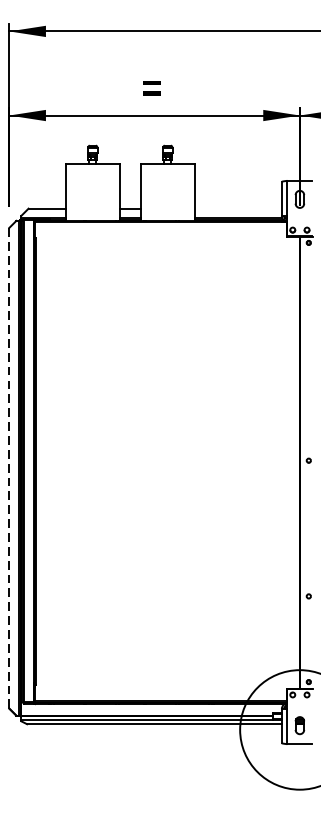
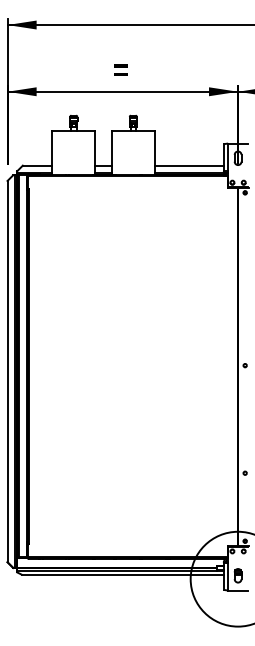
line: (237, 208) -> (188, 165), added
line: (9, 468) -> (7, 371), dashed -> solid

